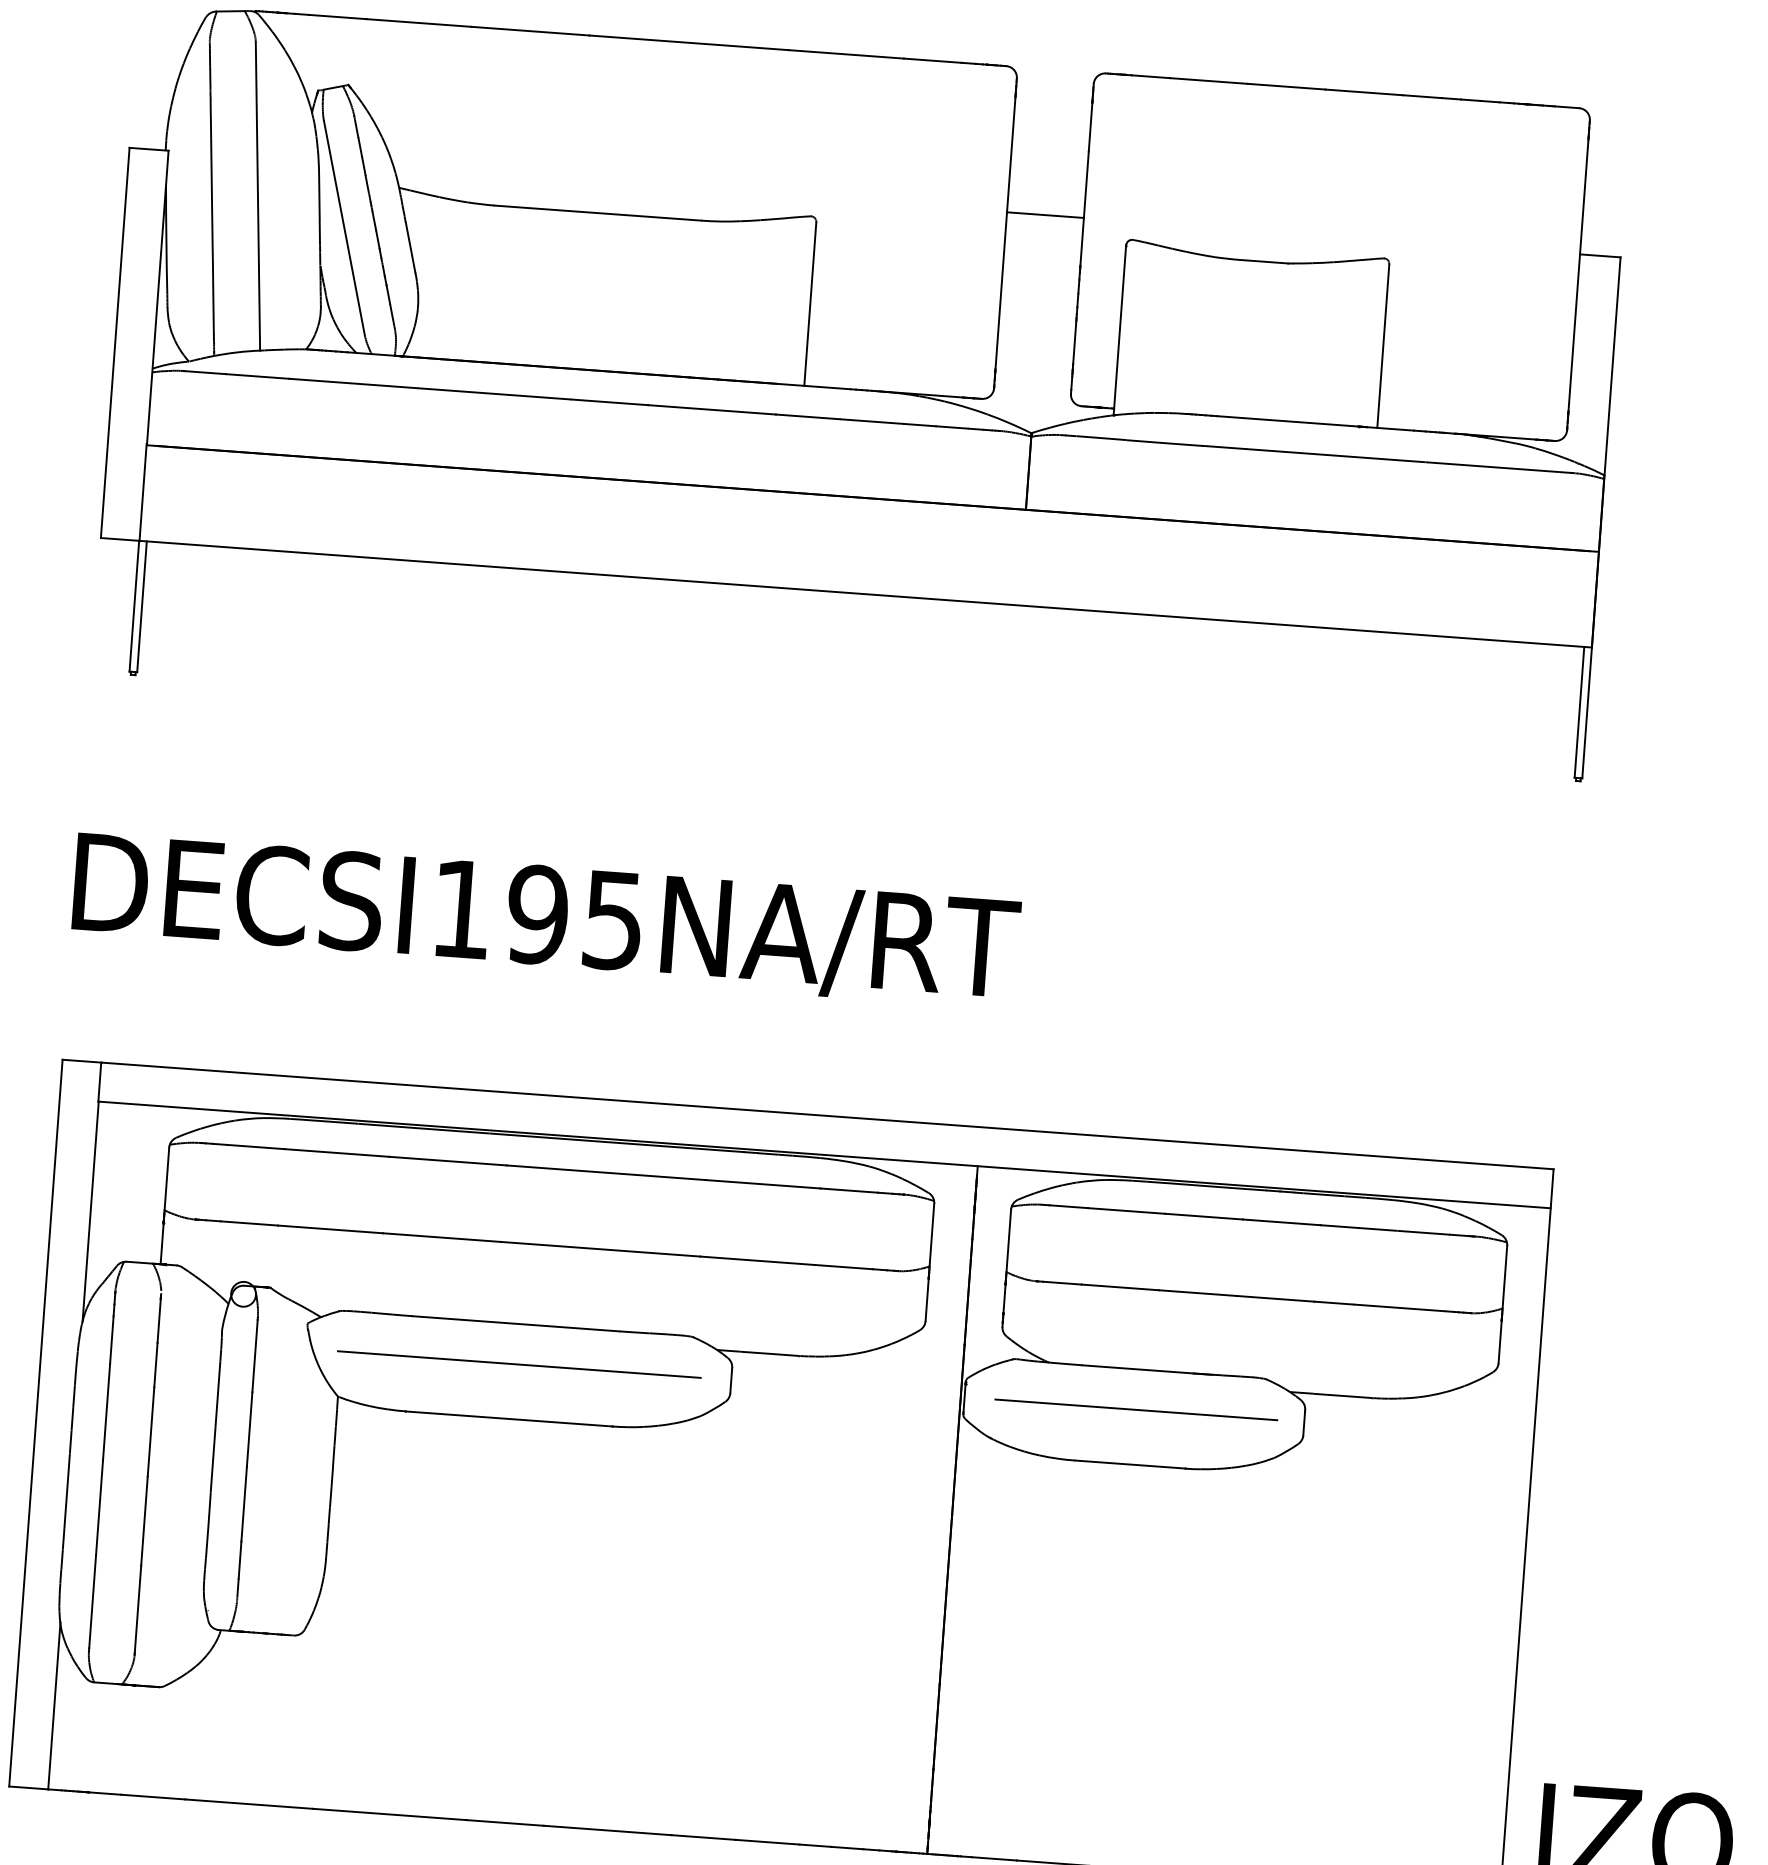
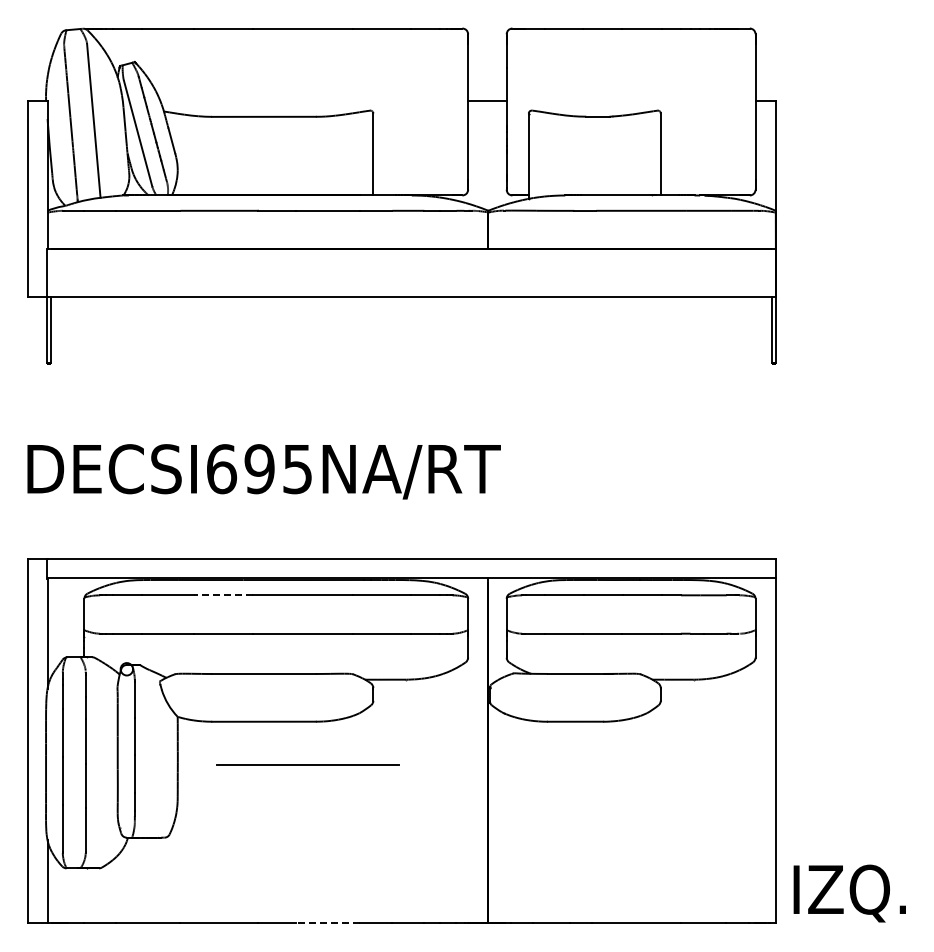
text: (463, 910) -> (222, 469), DECSI195NA/RT -> DECSI695NA/RT
line: (446, 1161) -> (223, 595), solid -> dashed
line: (518, 1363) -> (307, 764), moved
line: (1136, 1410) -> (576, 694), removed
line: (606, 1830) -> (327, 923), solid -> dashed

